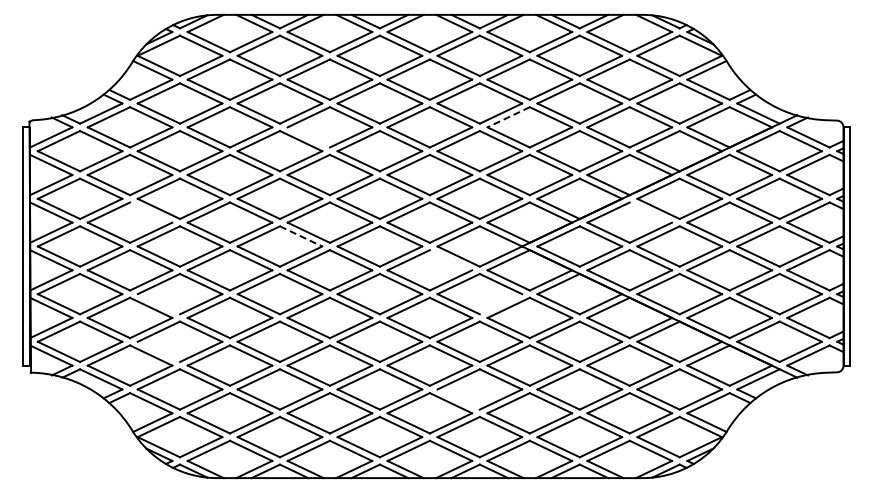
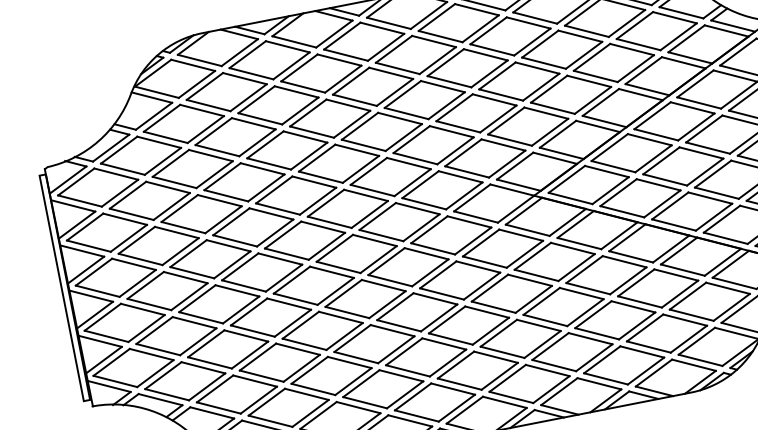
line: (508, 117) -> (497, 76), dashed -> solid
line: (308, 137) -> (311, 132), added
line: (151, 212) -> (177, 232), added
line: (650, 212) -> (649, 139), added
line: (301, 236) -> (323, 227), dashed -> solid
line: (450, 260) -> (468, 222), added
line: (158, 304) -> (200, 318), added
line: (500, 304) -> (524, 254), added
line: (158, 351) -> (209, 362), added
line: (458, 399) -> (502, 352), added

